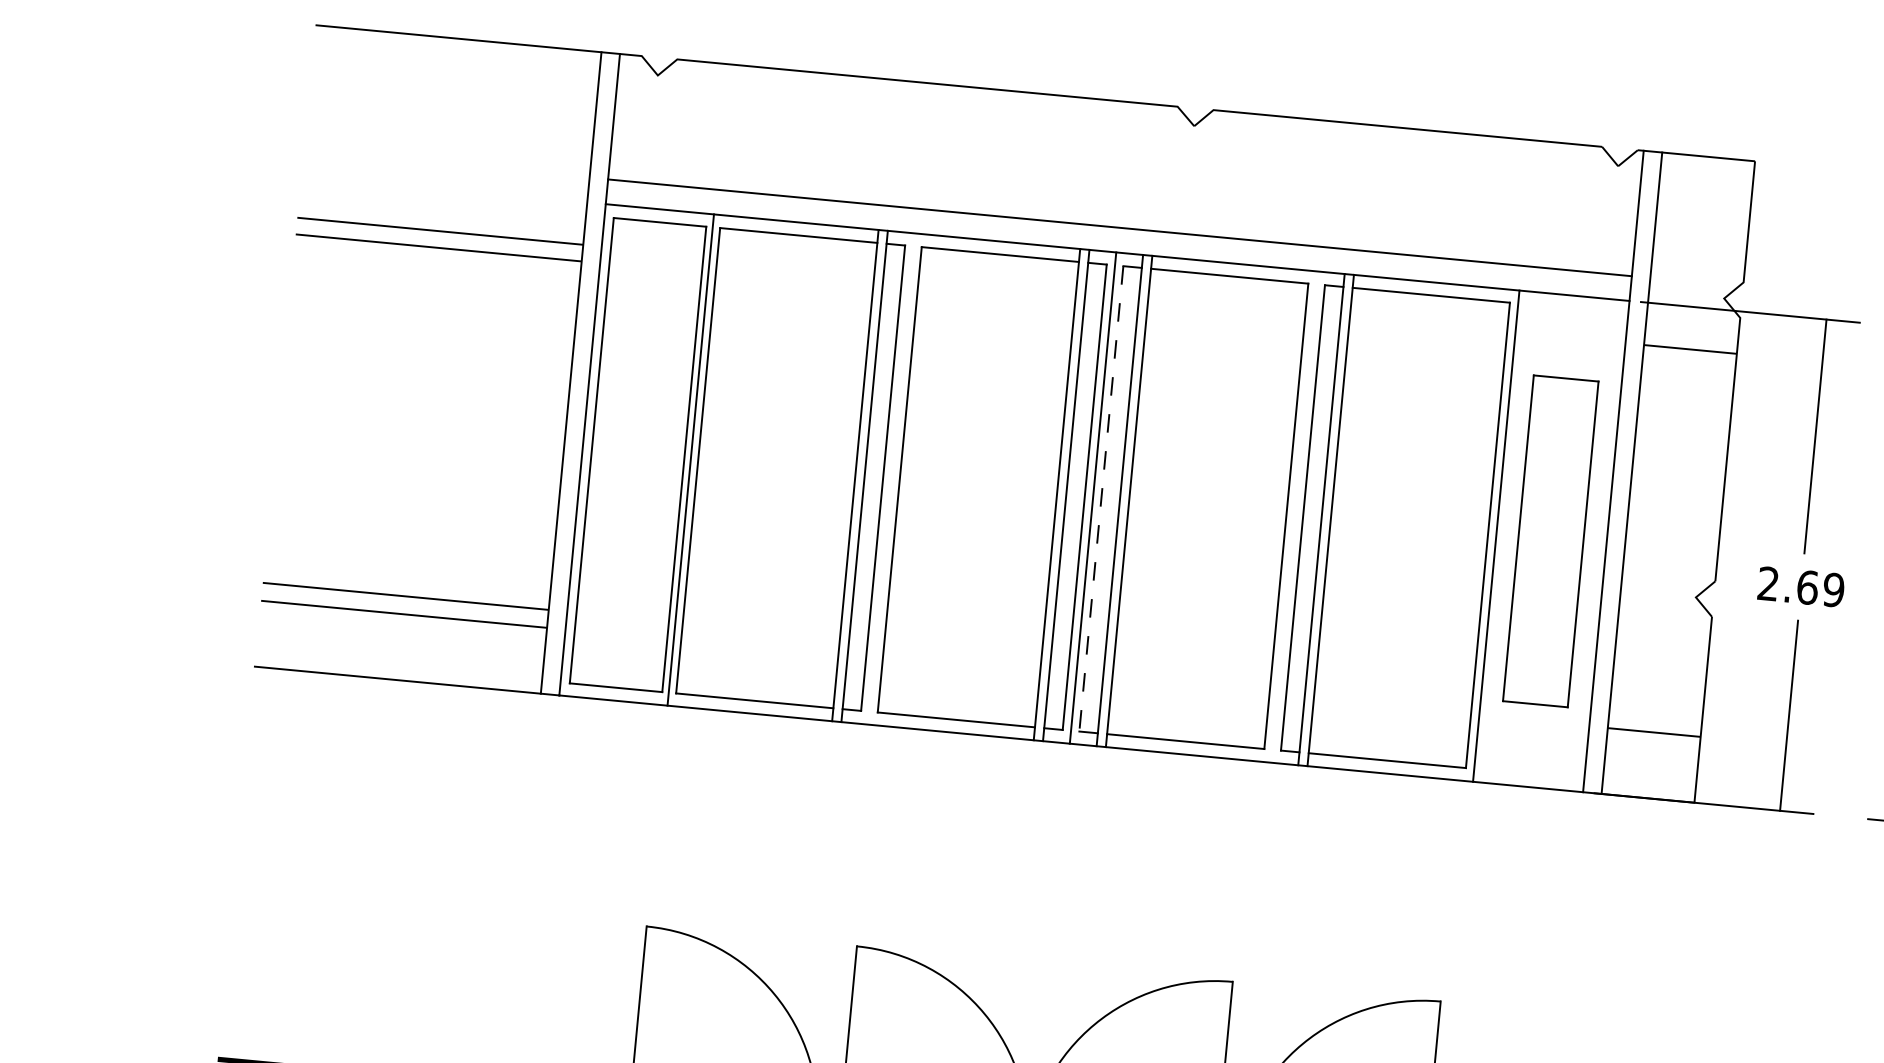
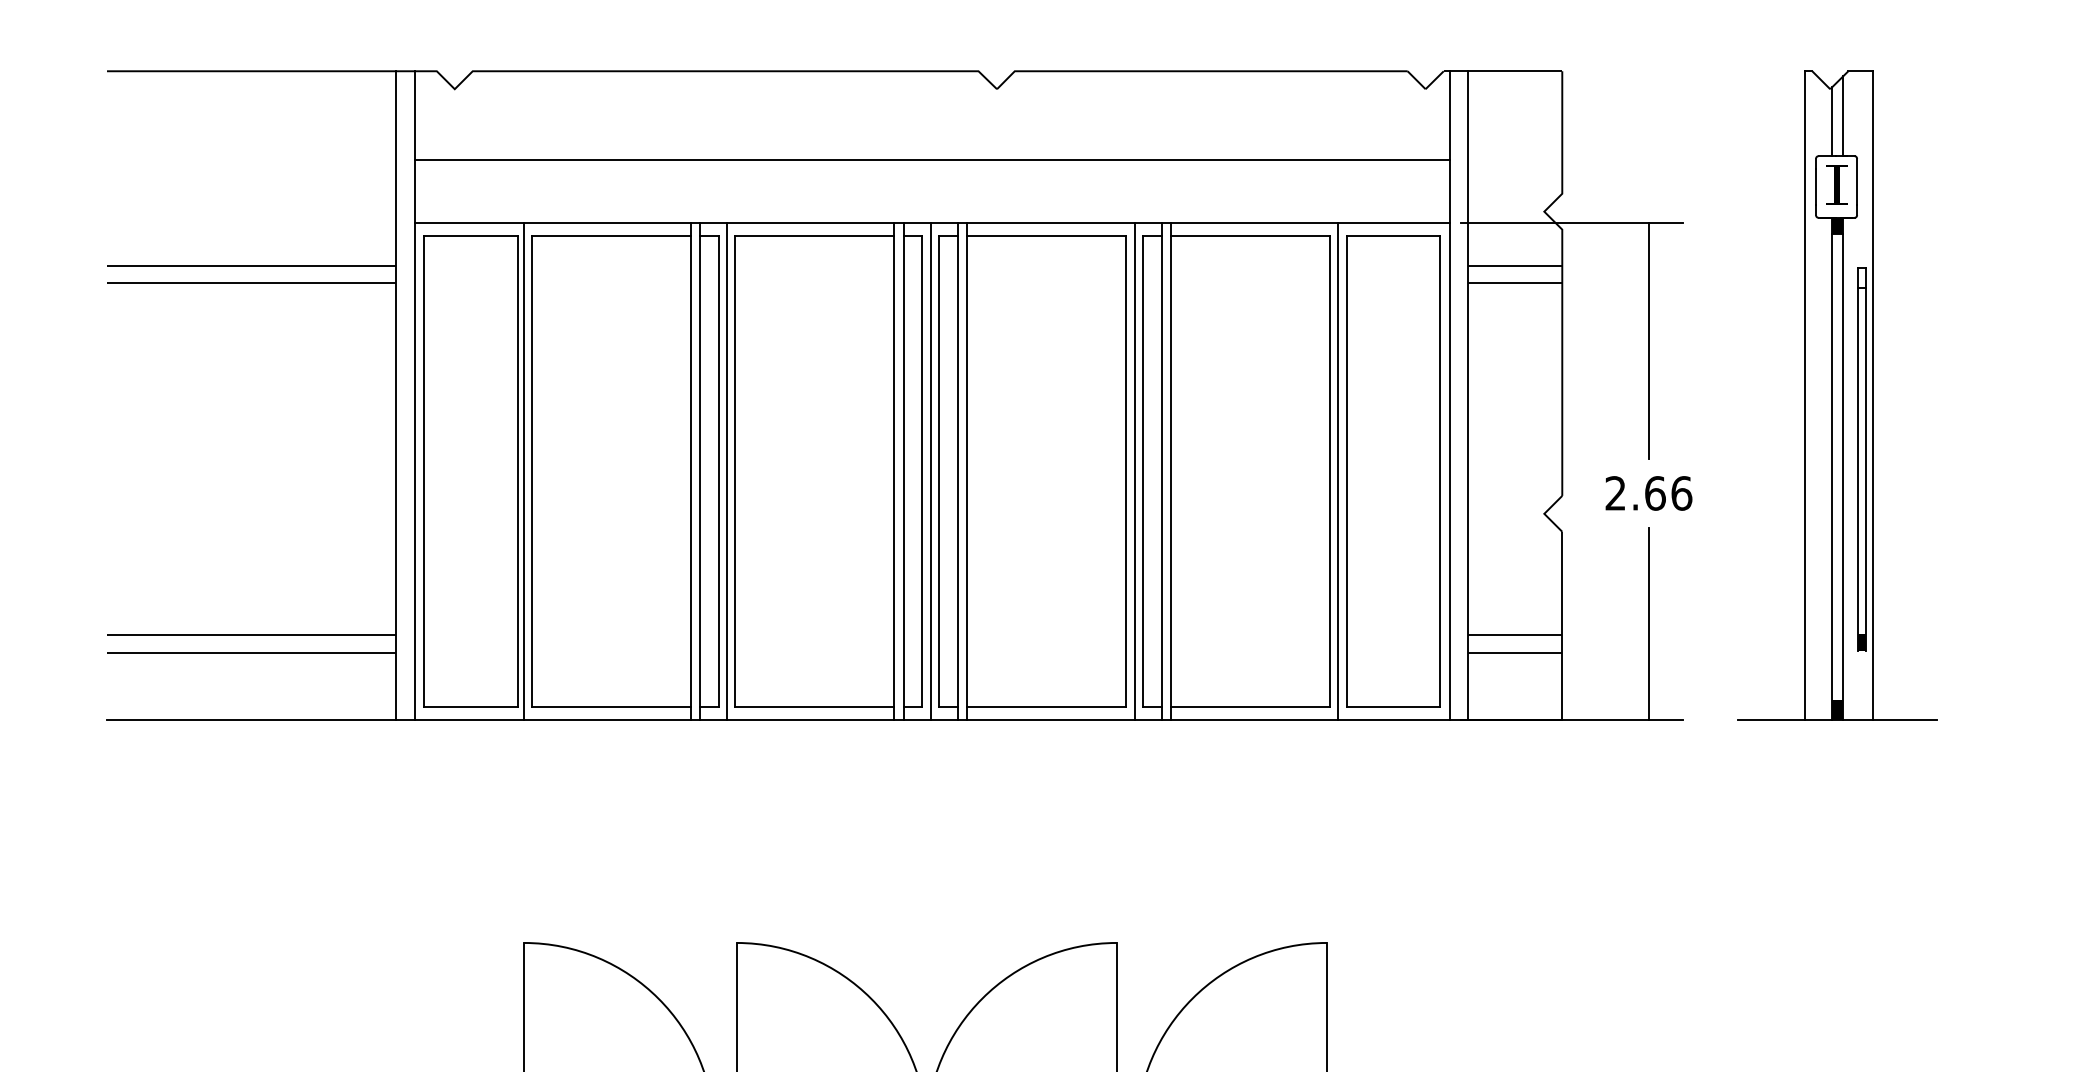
line: (1119, 228) -> (931, 160), moved
line: (1689, 365) -> (1515, 282), added
line: (891, 479) -> (727, 471), added
line: (1101, 498) -> (939, 471), dashed -> solid
line: (1294, 517) -> (1134, 471), added
part: (1550, 541) -> (1393, 471), size x1.43
text: (1833, 590) -> (1681, 493), 2.69 -> 2.66
line: (1656, 715) -> (1515, 635), added

